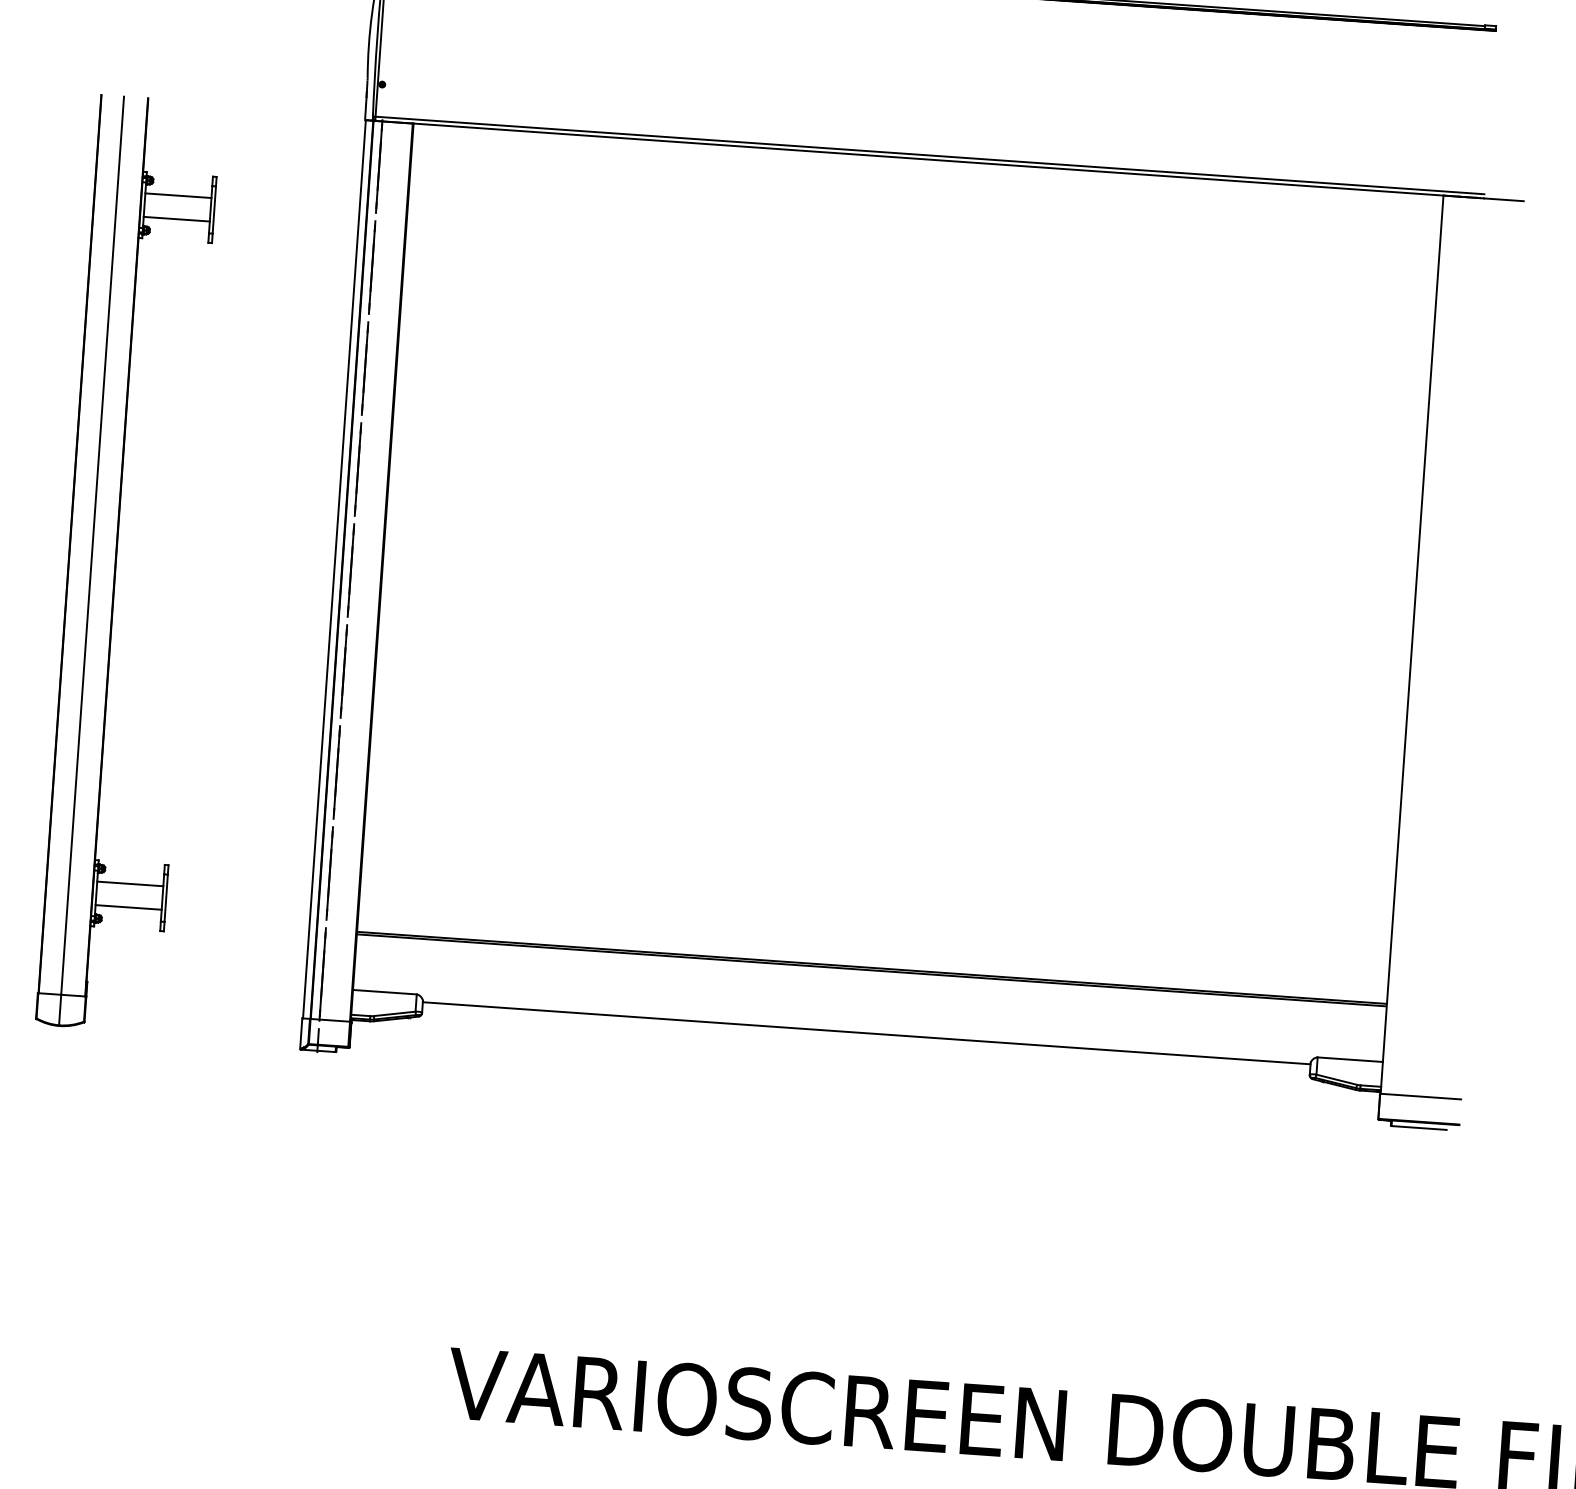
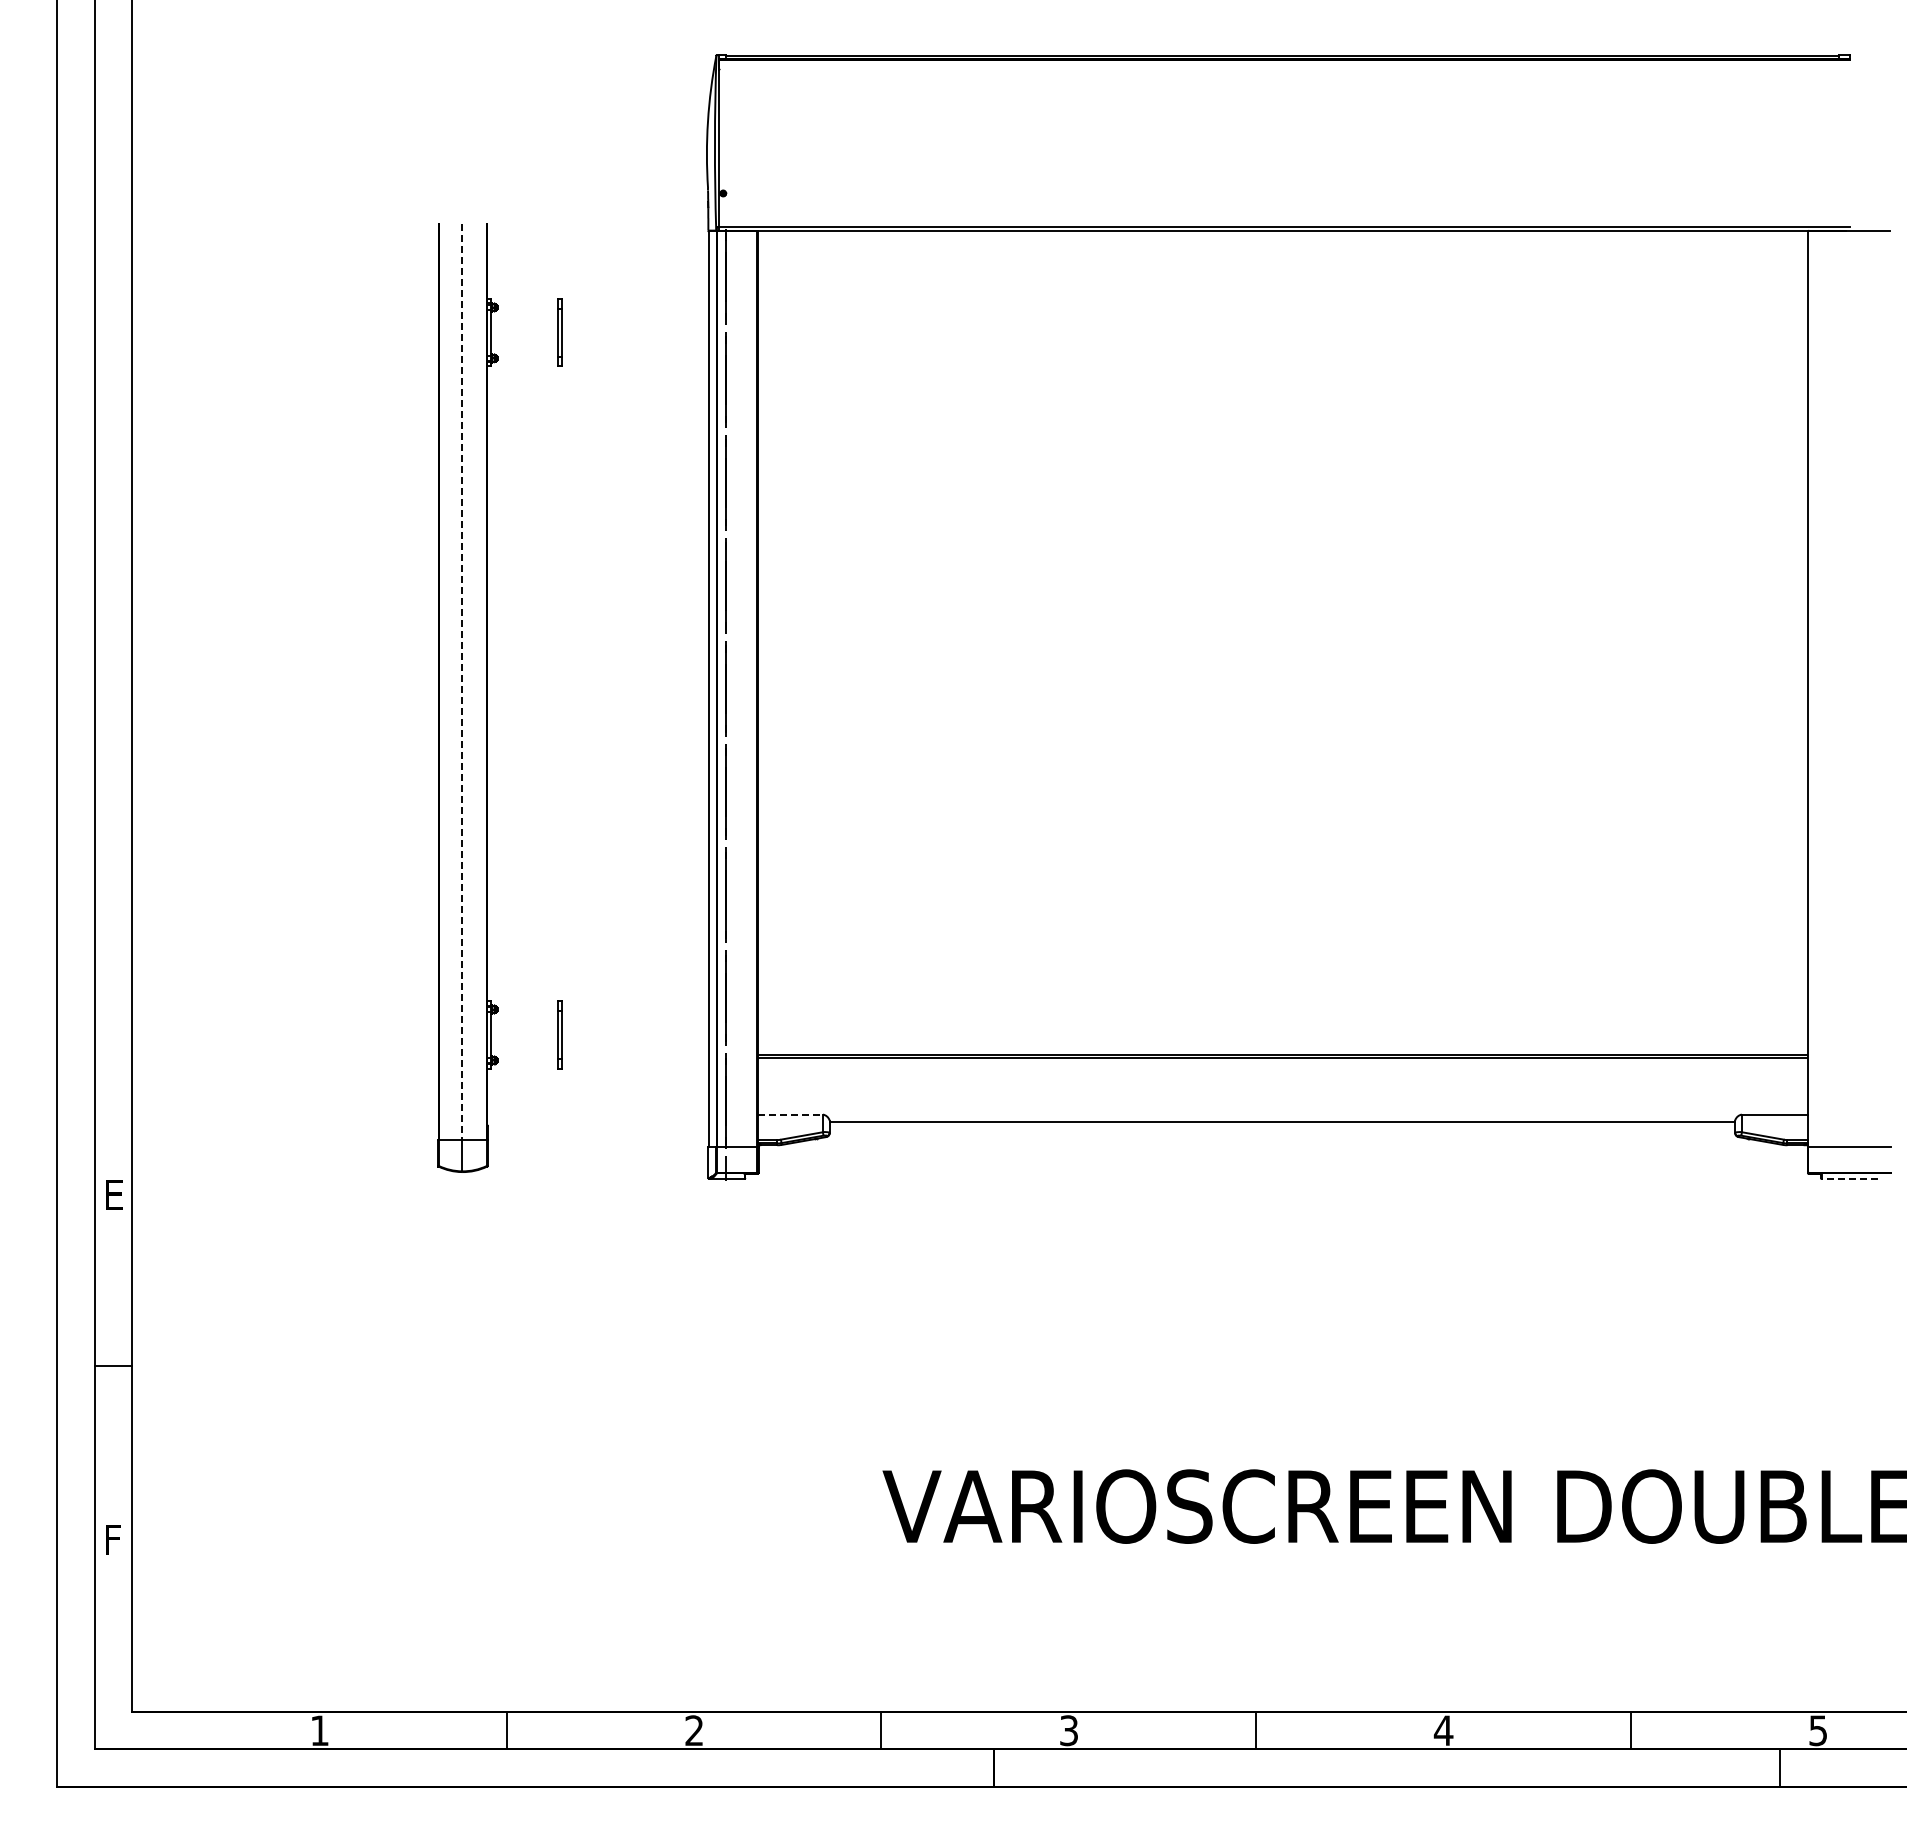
line: (178, 195) -> (524, 320), removed
line: (177, 218) -> (524, 344), removed
line: (93, 546) -> (462, 682), solid -> dashed
line: (130, 883) -> (524, 1022), removed
line: (128, 907) -> (524, 1046), removed
line: (384, 992) -> (790, 1114), solid -> dashed
line: (1418, 1128) -> (1849, 1179), solid -> dashed

